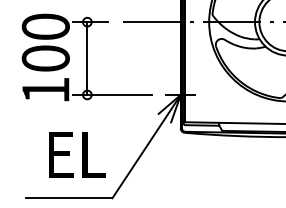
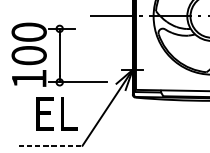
part: (86, 57) -> (59, 54), moved
line: (69, 198) -> (50, 145), solid -> dashed

